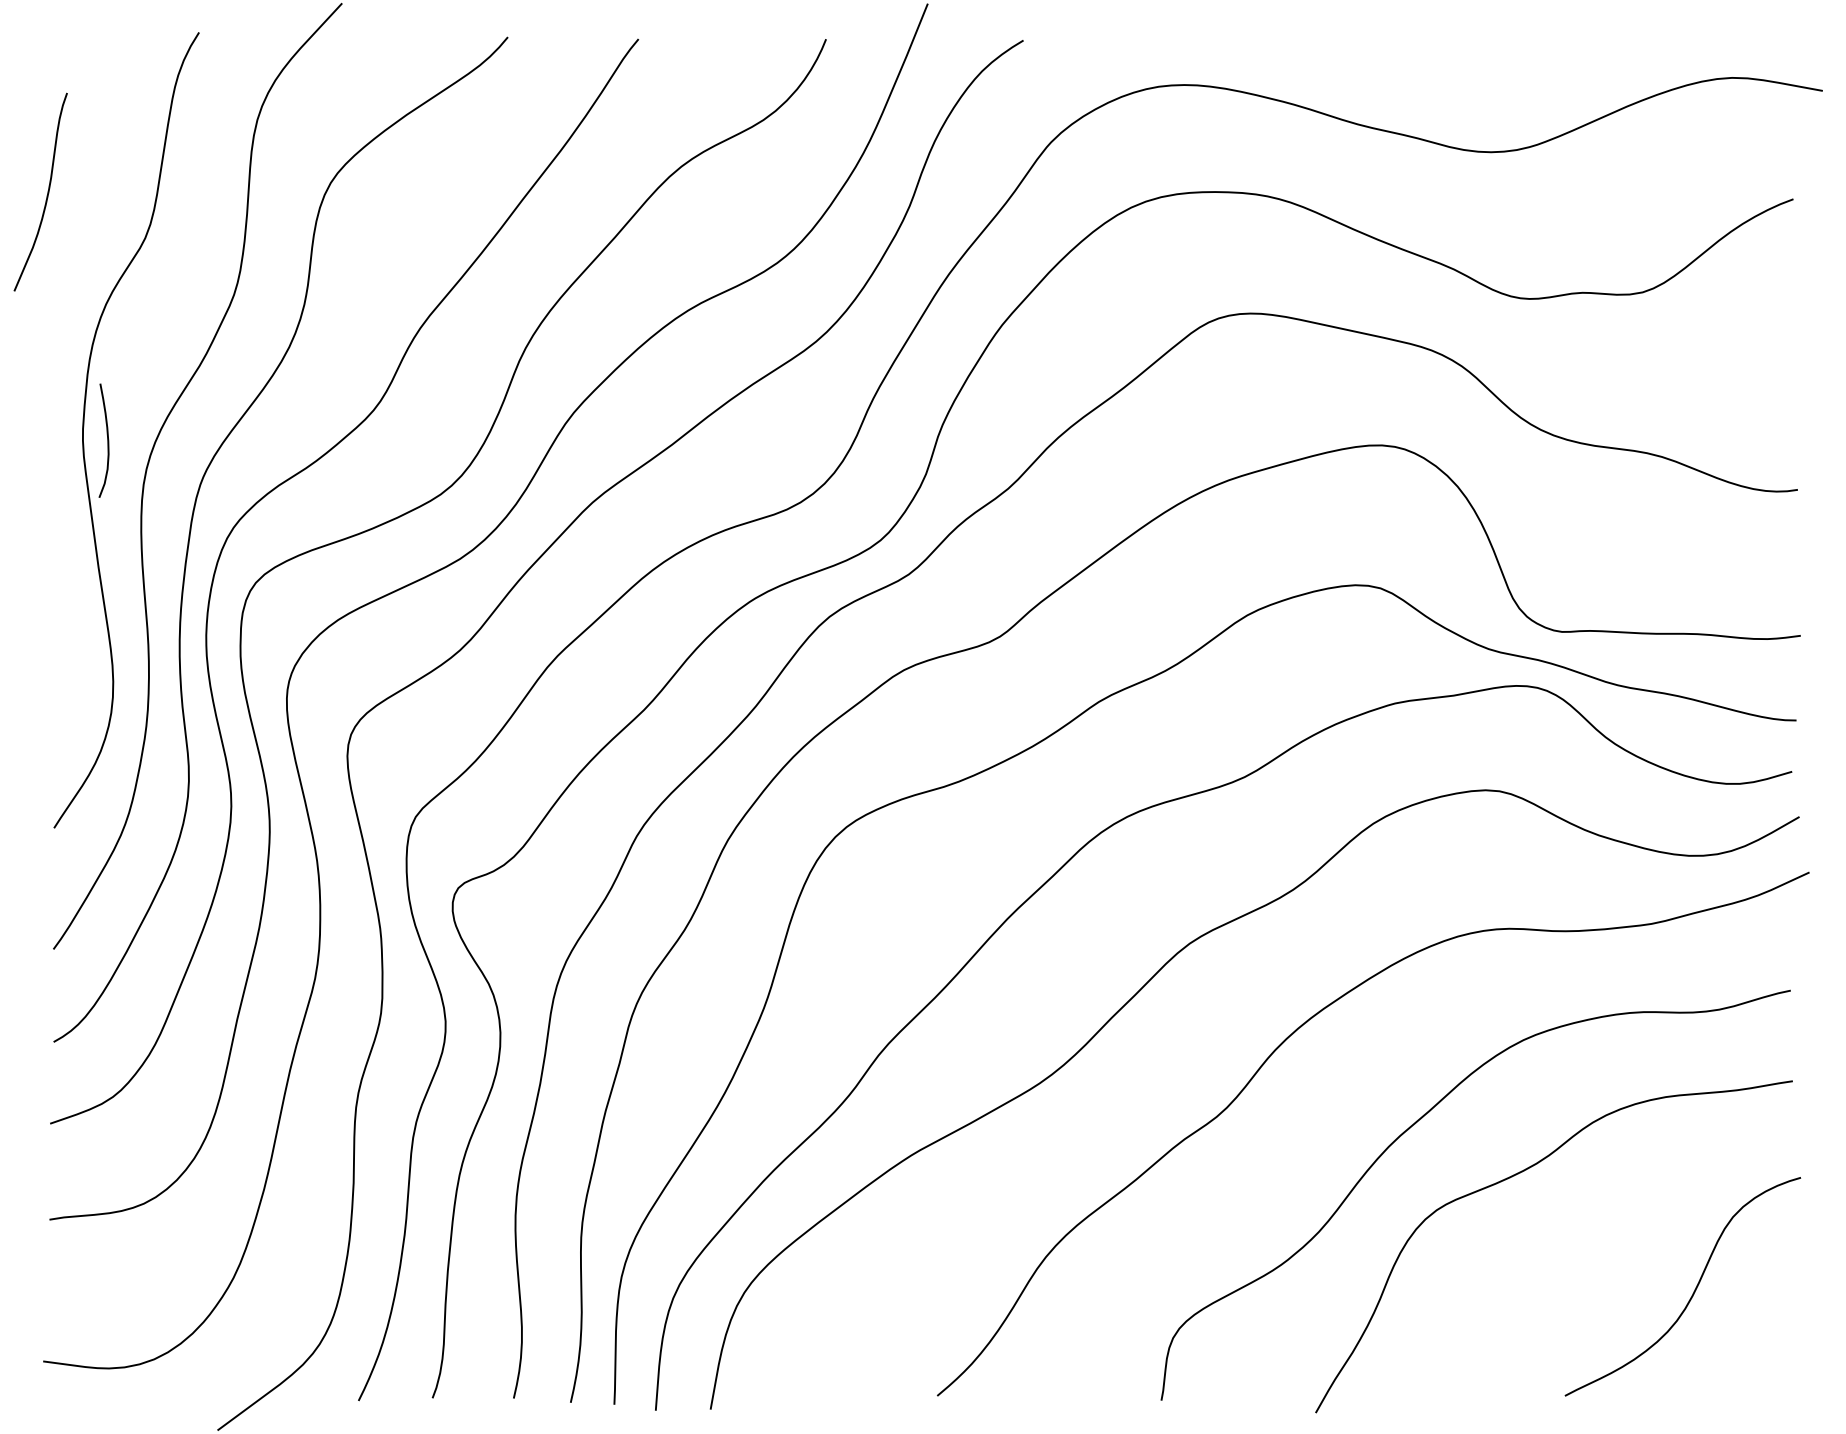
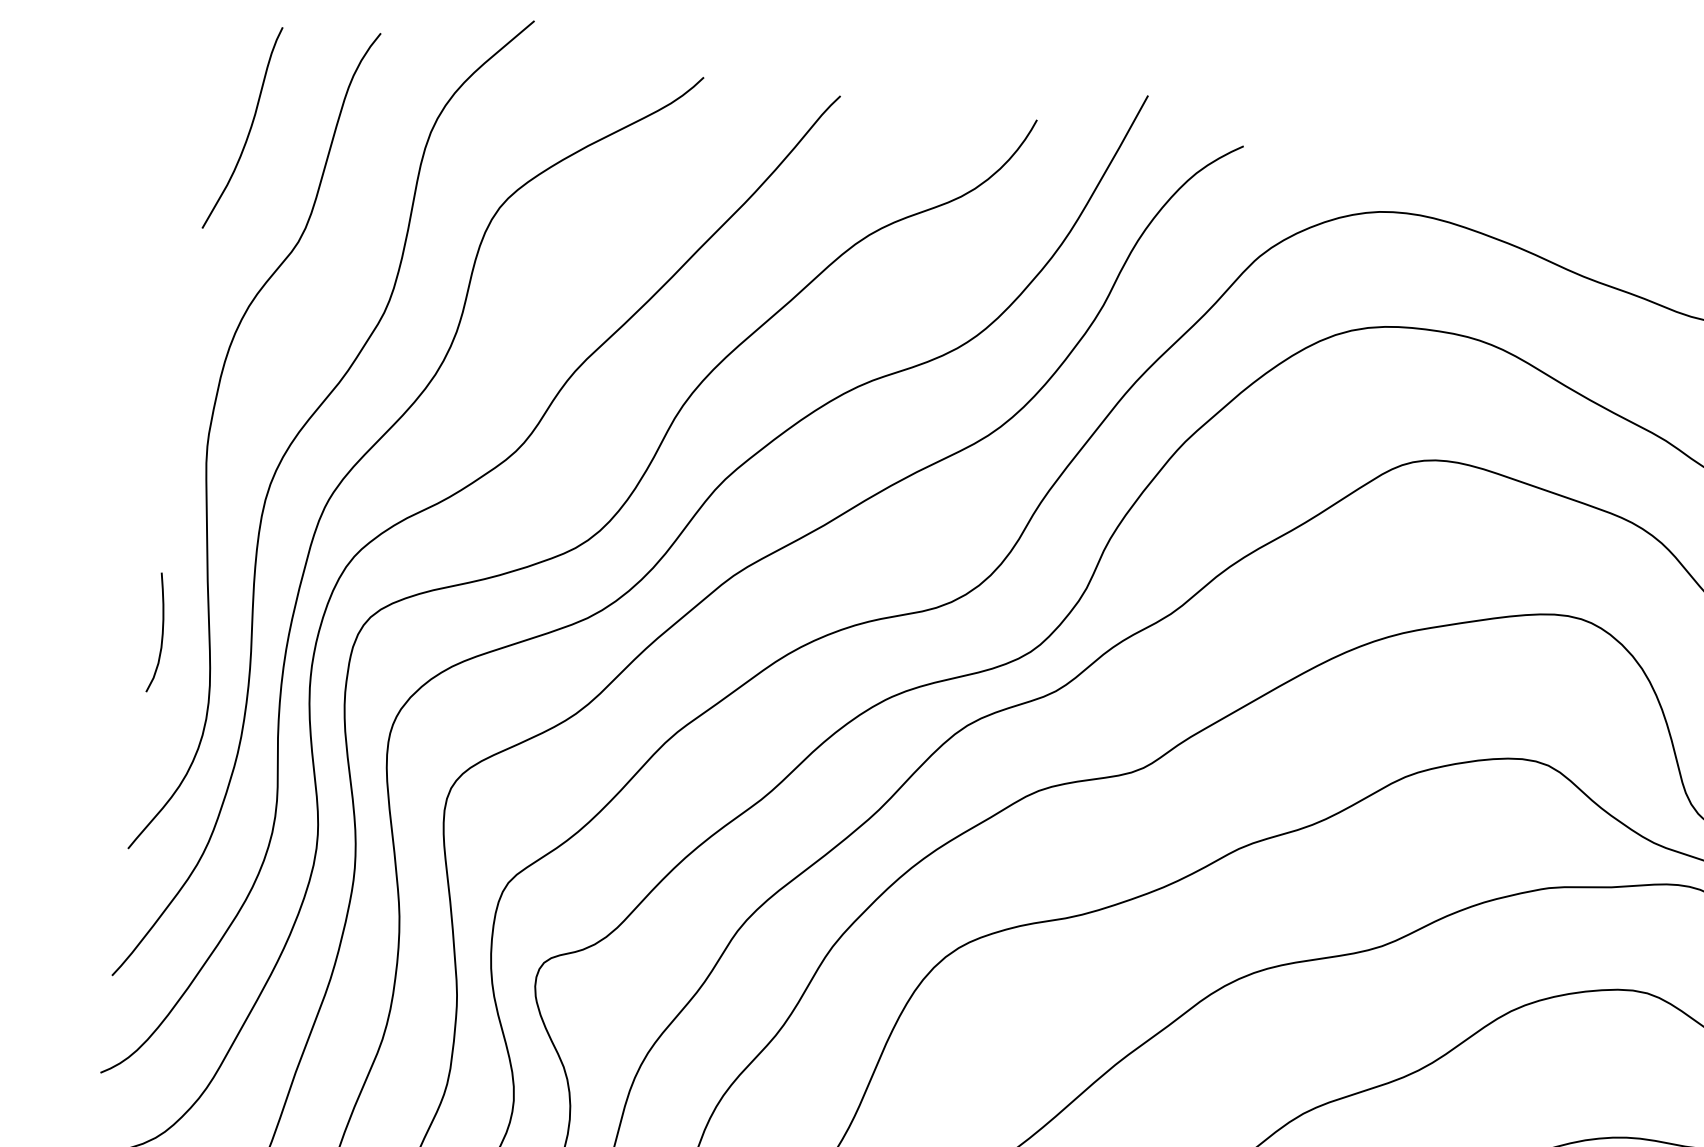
curve: (47, 191) -> (249, 128), moved
curve: (107, 440) -> (162, 633), moved

